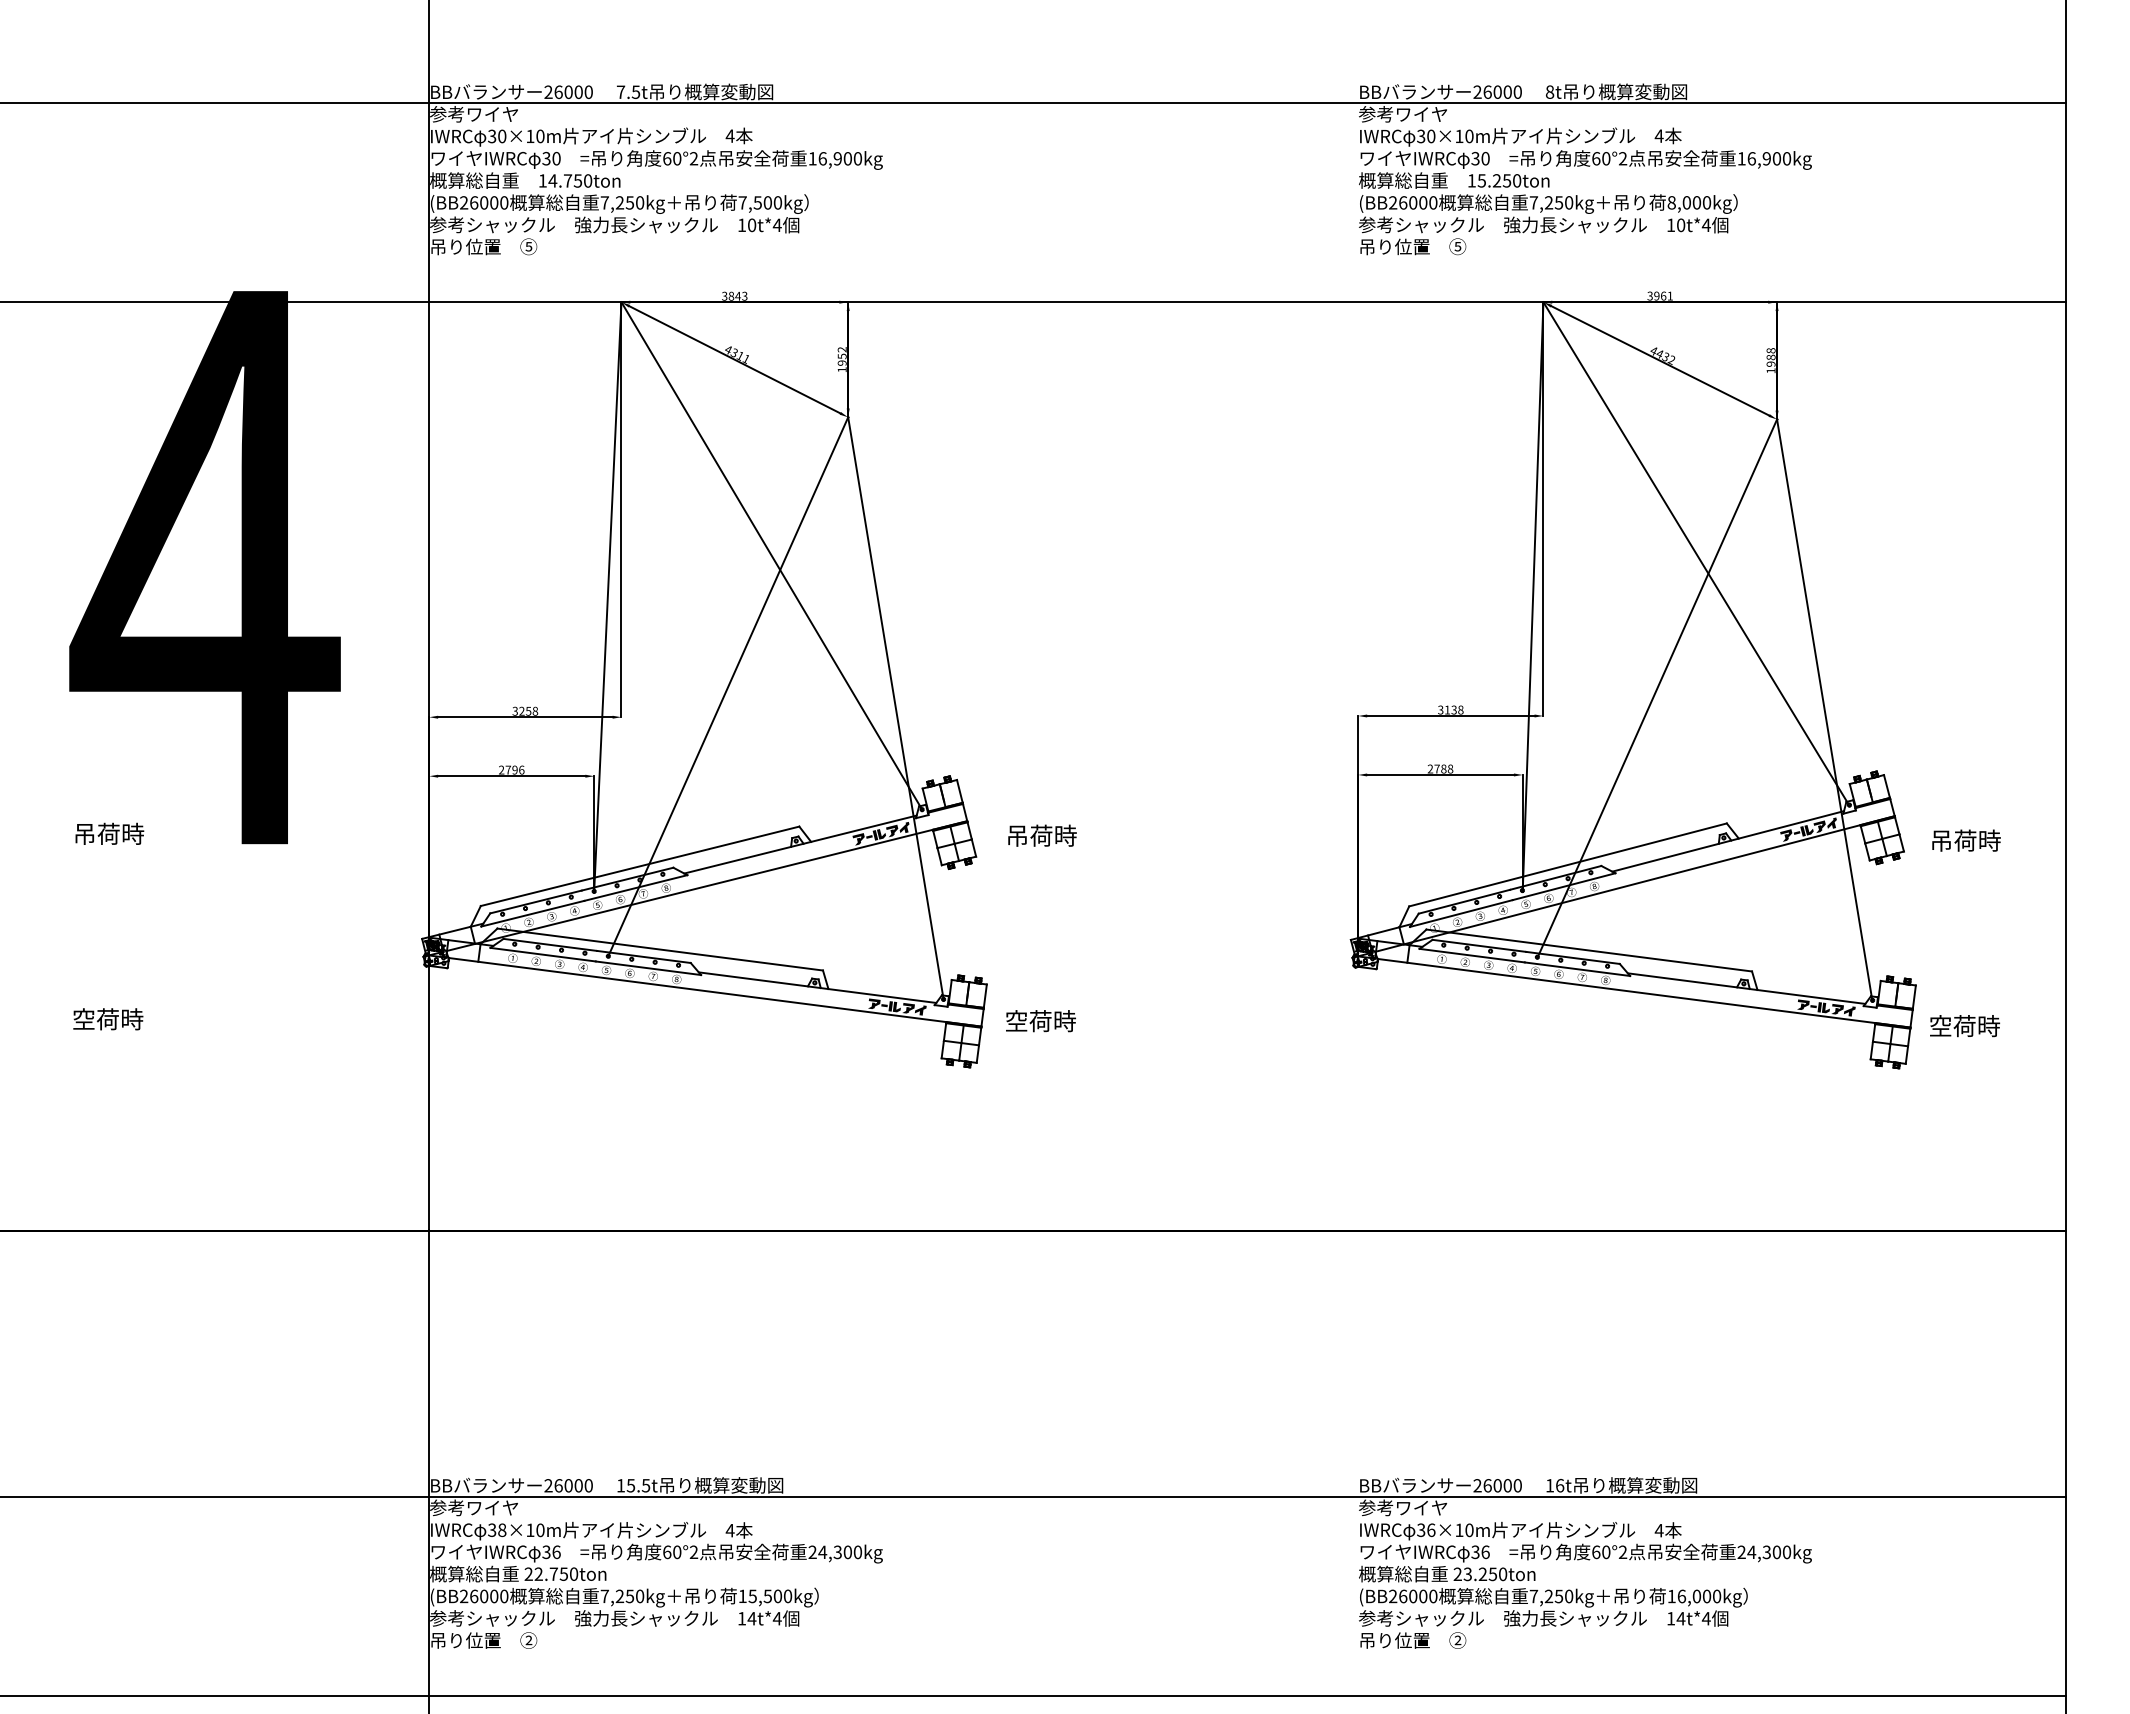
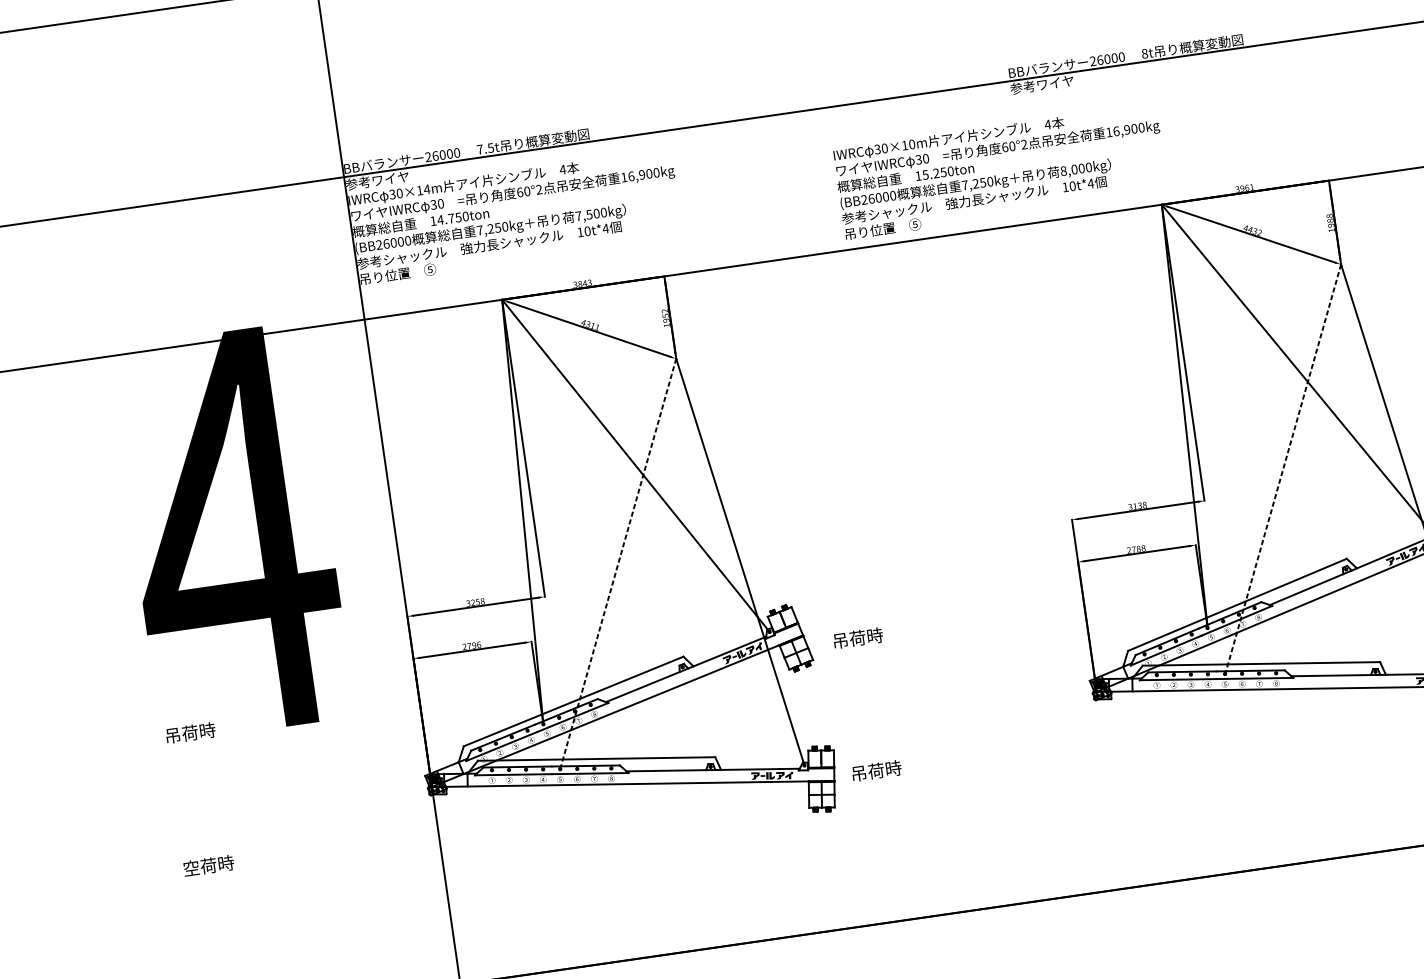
text: (539, 136) -> (426, 189), 30×10m -> 30×14m
text: (1585, 191) -> (1000, 171), moved
line: (728, 686) -> (618, 563), solid -> dashed
line: (1657, 688) -> (1283, 469), solid -> dashed
text: (1016, 1021) -> (858, 773), 空荷時 -> 吊荷時

